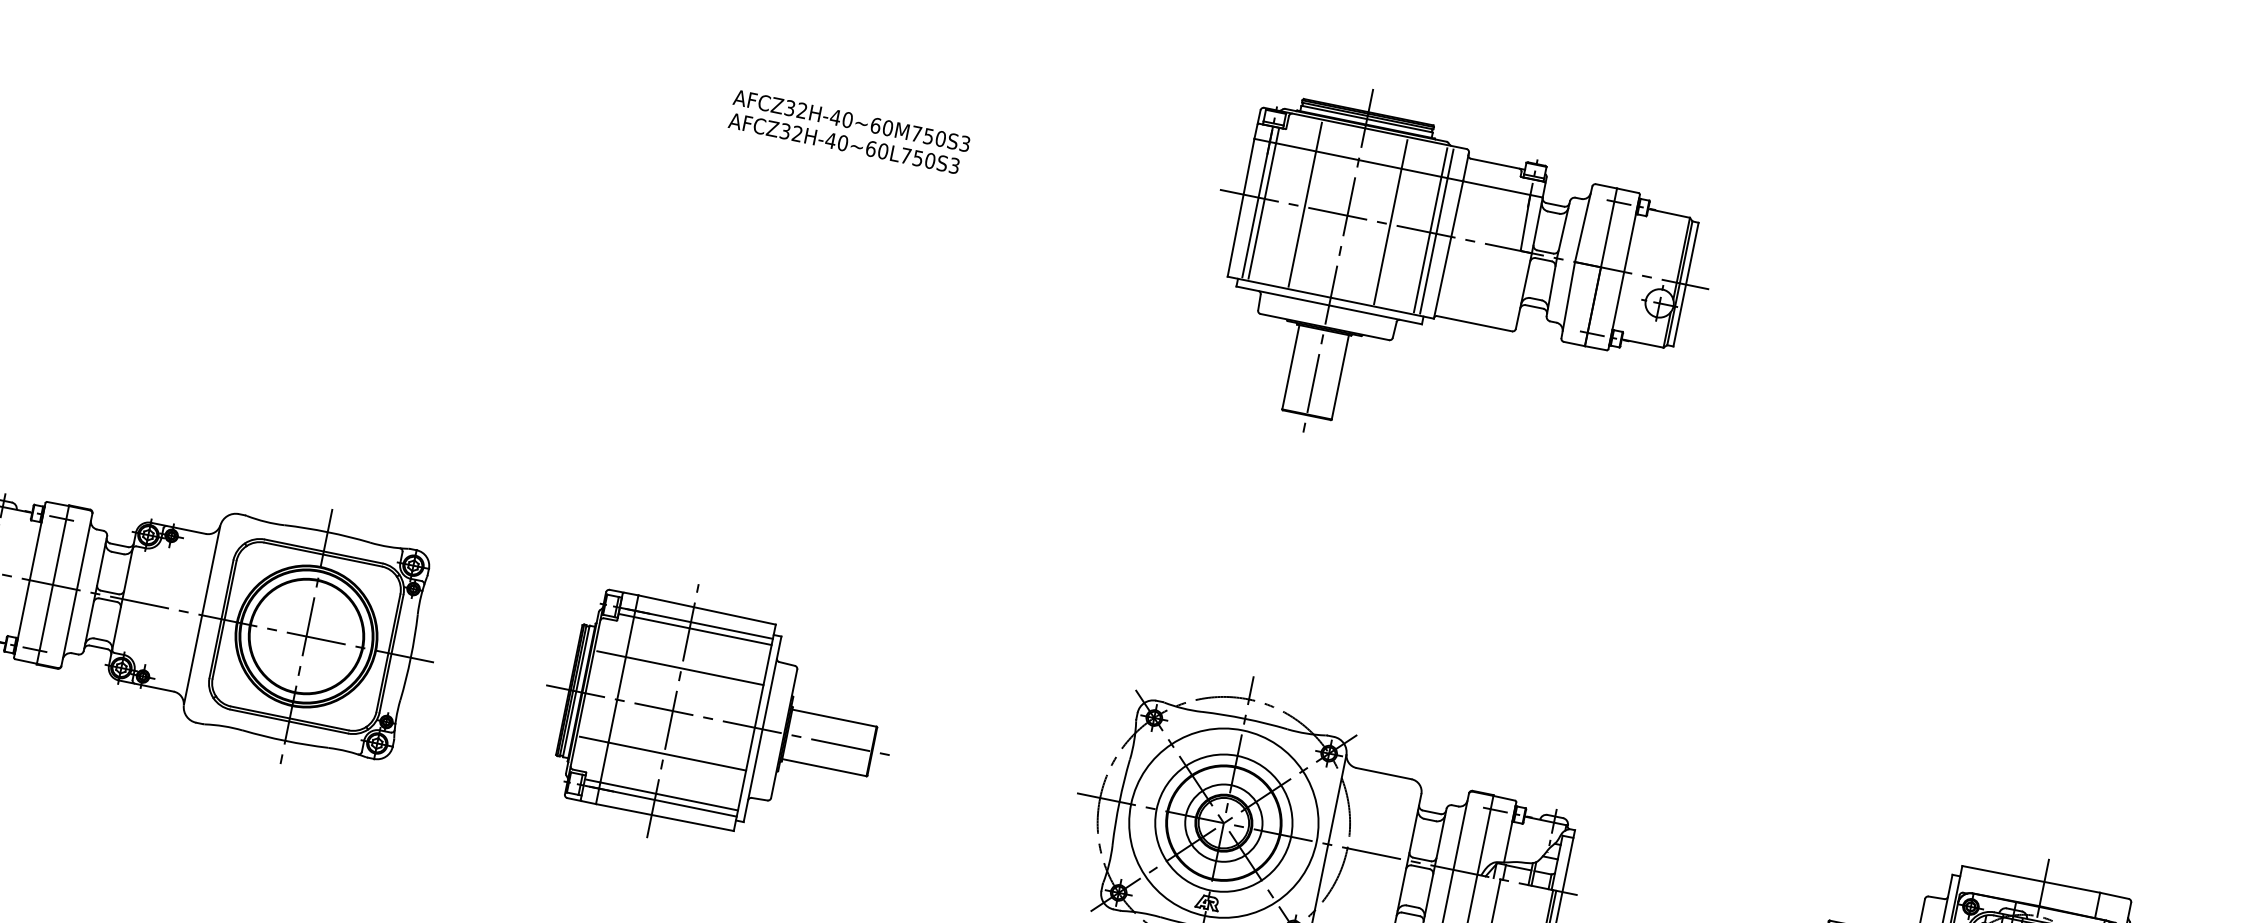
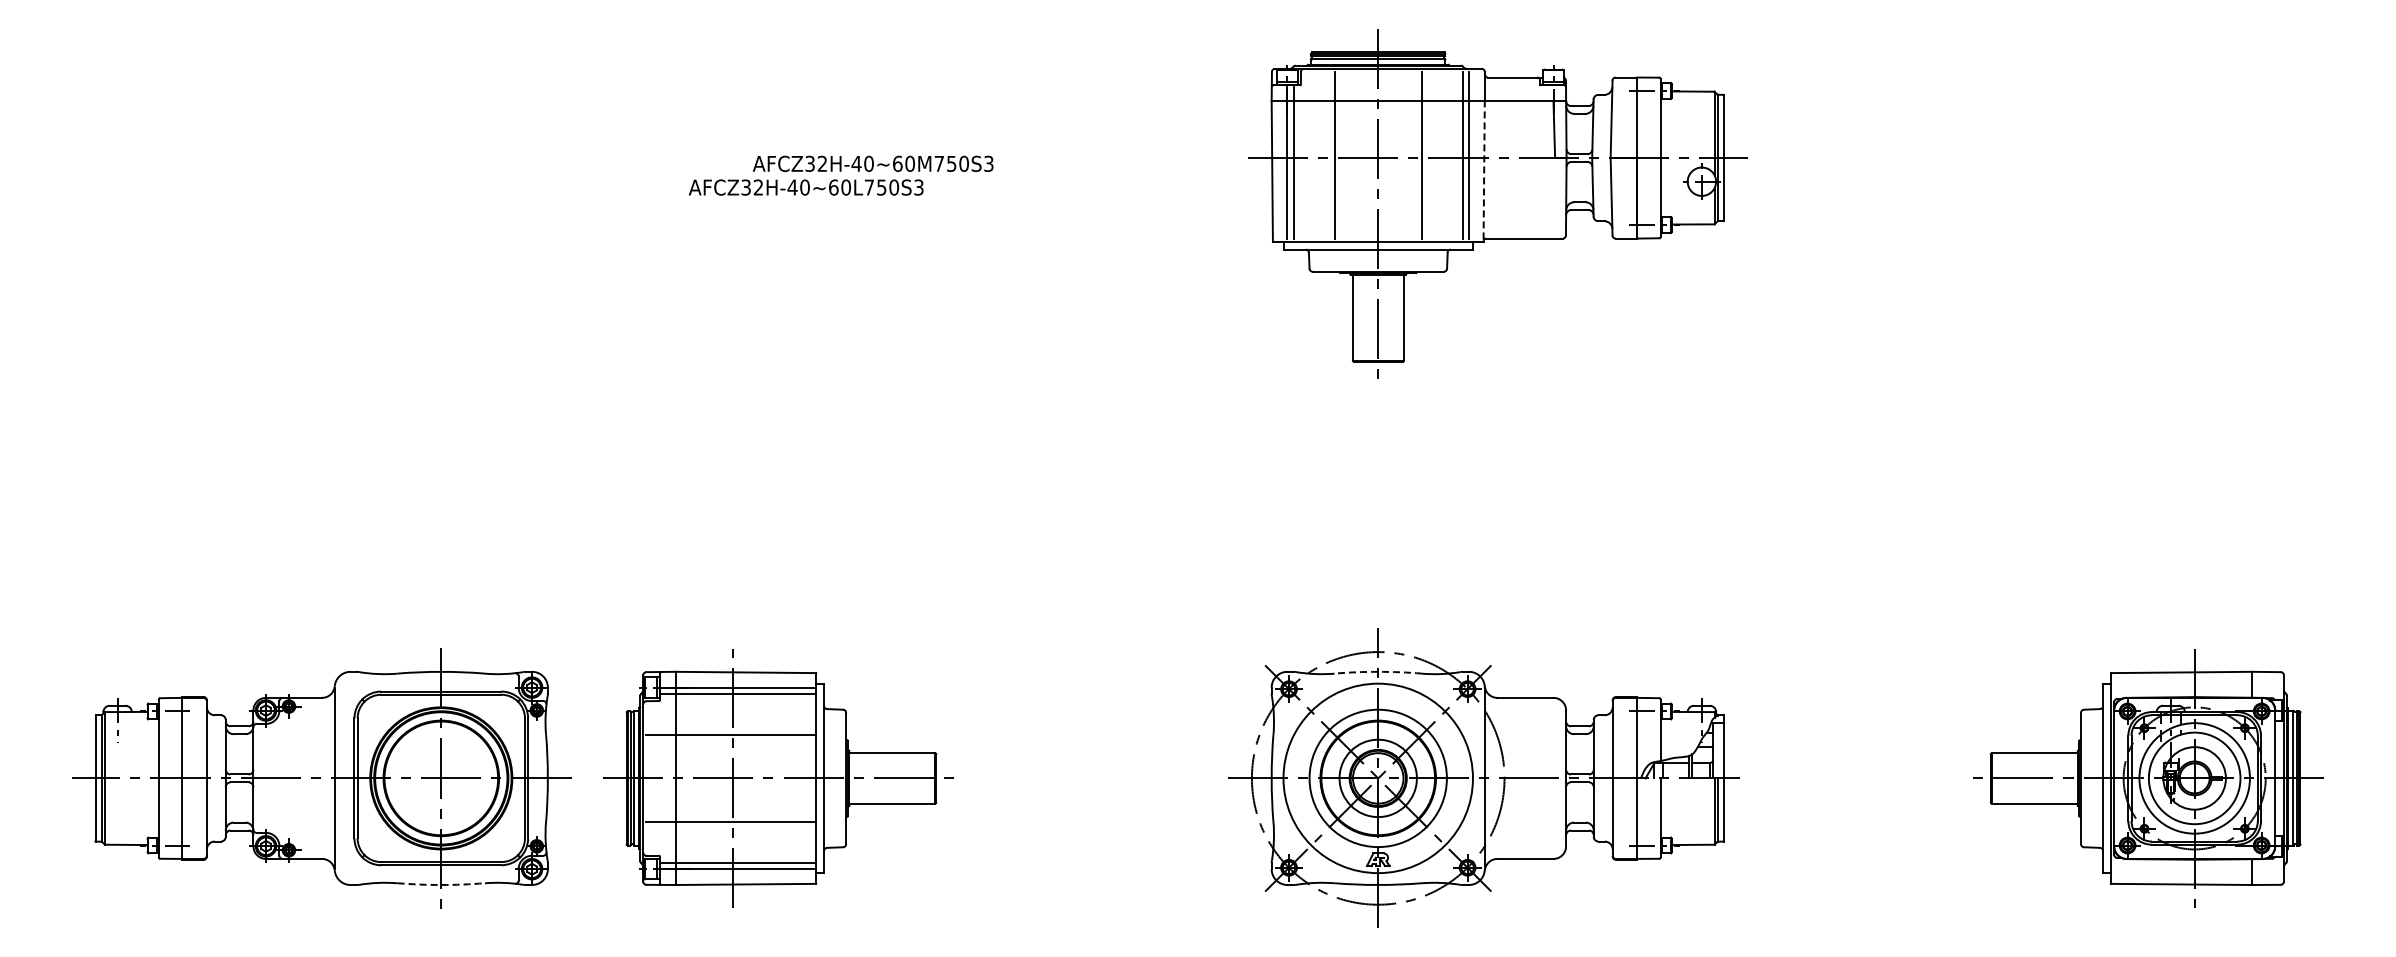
text: (844, 143) -> (806, 187), moved
line: (1448, 250) -> (1484, 171), solid -> dashed
arc: (1245, 718) -> (1378, 671), solid -> dashed
part: (717, 720) -> (778, 778), moved
arc: (285, 740) -> (441, 884), solid -> dashed

